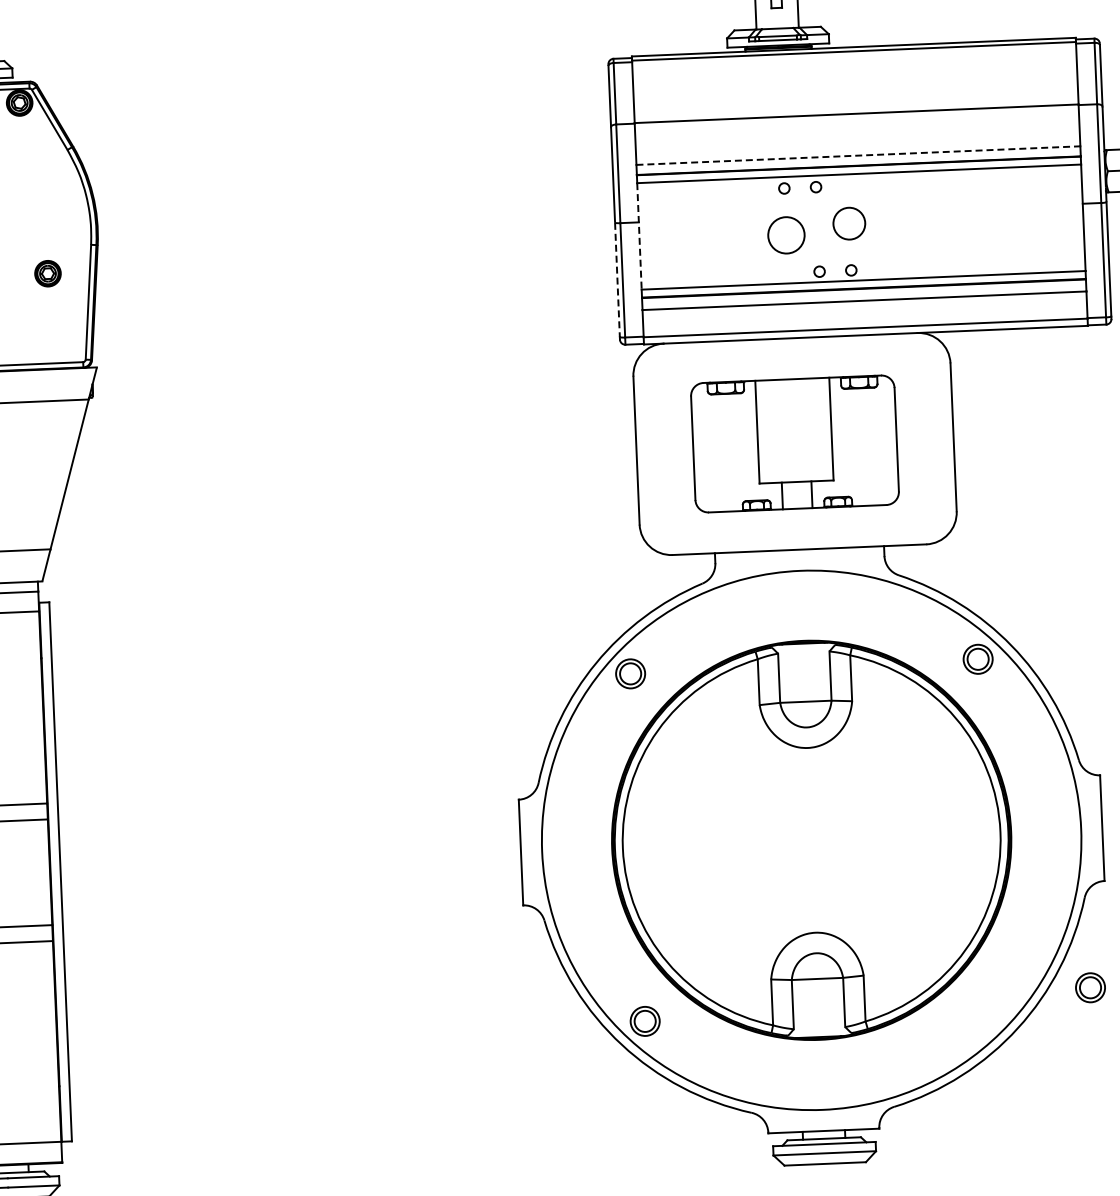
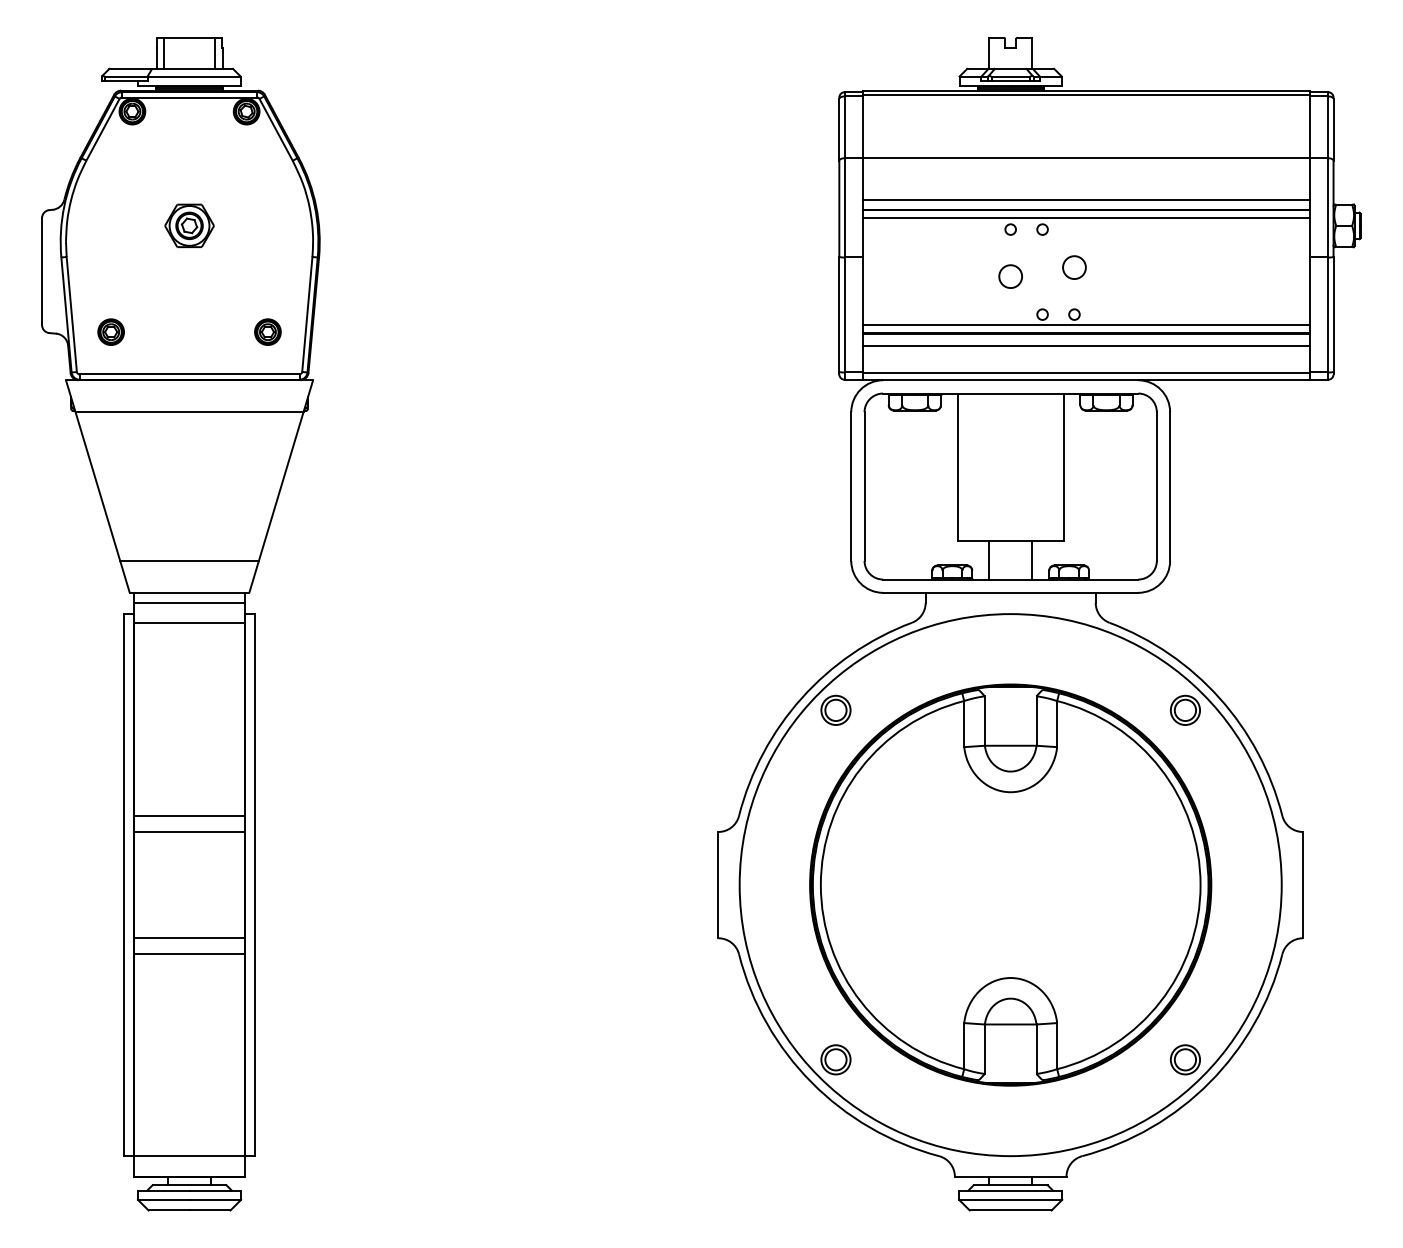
line: (858, 155) -> (1086, 199), dashed -> solid
circle: (849, 223) -> (1074, 267), size x0.71
circle: (786, 235) -> (1010, 276), size x0.62
line: (639, 236) -> (863, 271), dashed -> solid
part: (47, 273) -> (267, 331), moved
line: (617, 281) -> (839, 315), dashed -> solid
part: (794, 443) -> (1010, 486), size x1.43
part: (1090, 987) -> (1185, 1059), moved

